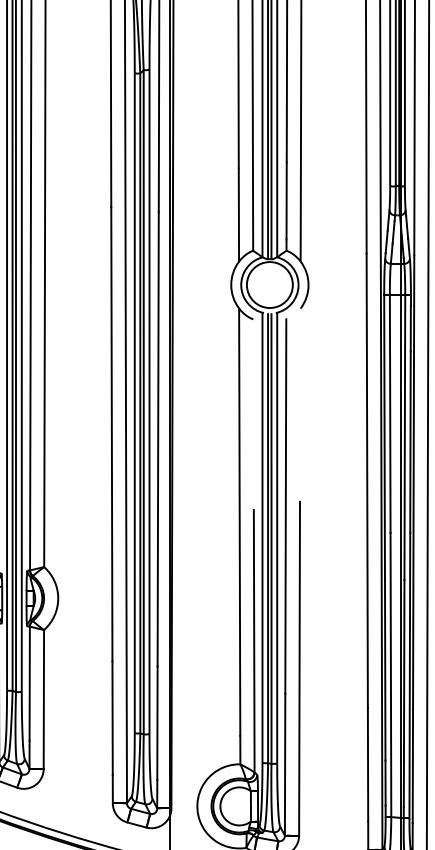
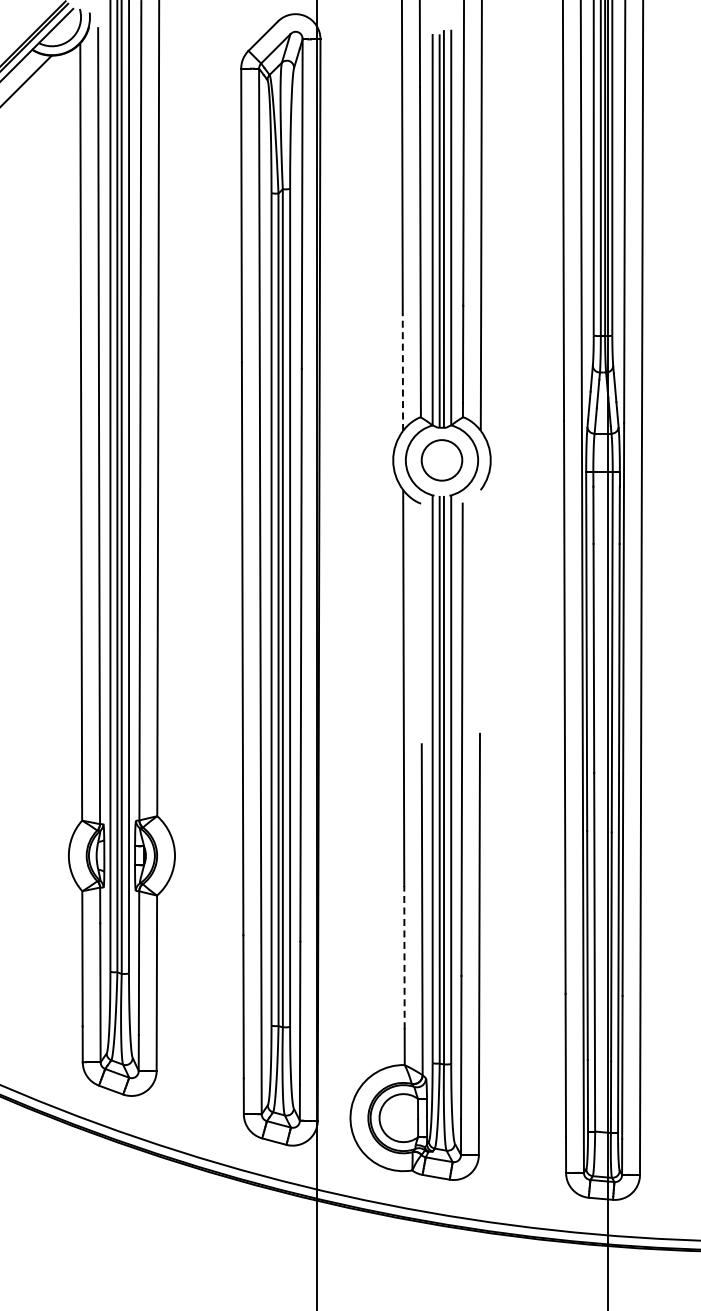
line: (238, 215) -> (402, 372), solid -> dashed
circle: (270, 285) -> (442, 460), size x0.7
line: (240, 679) -> (404, 957), solid -> dashed

